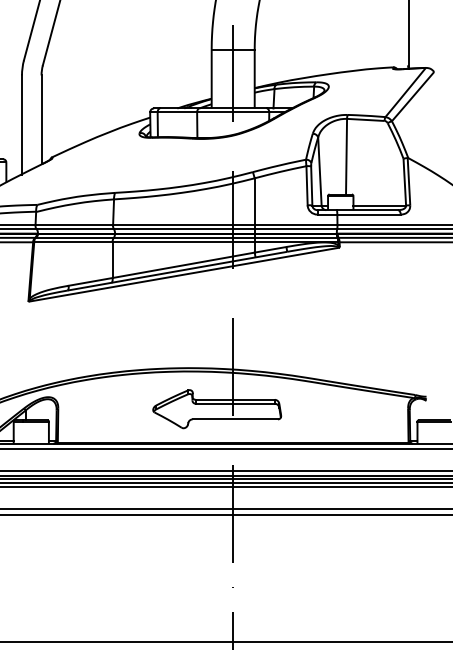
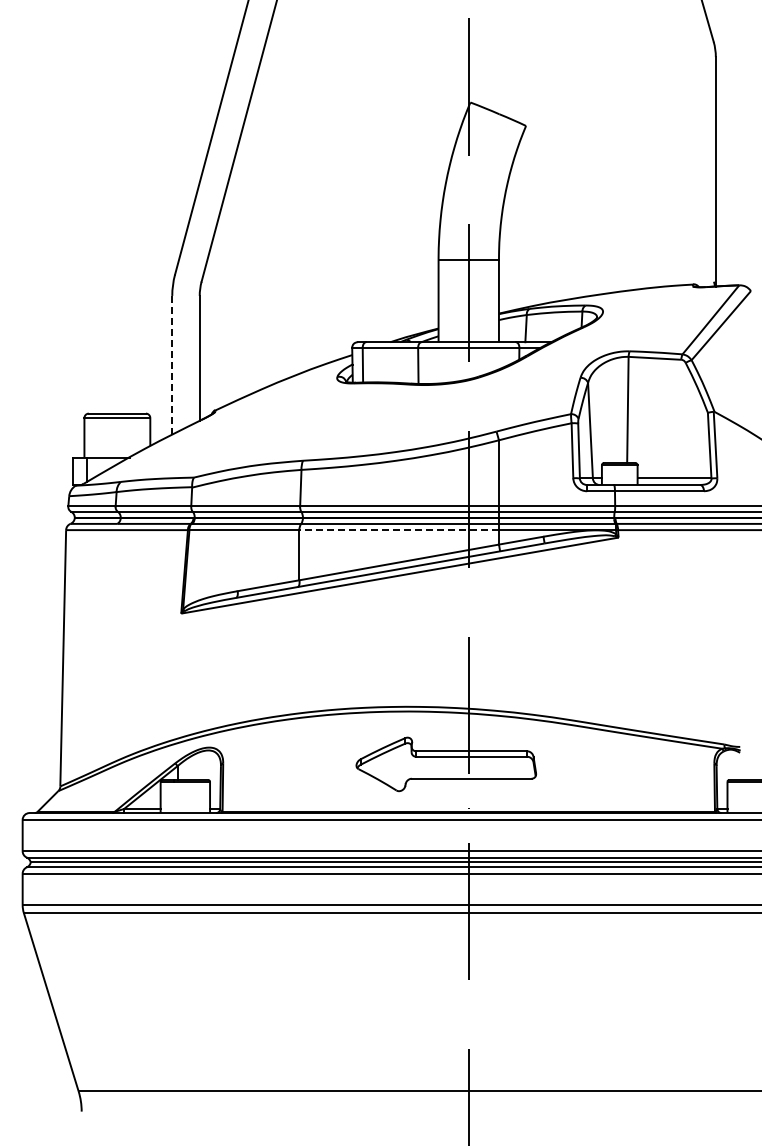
line: (22, 125) -> (172, 365), solid -> dashed
line: (183, 242) -> (399, 530), solid -> dashed

